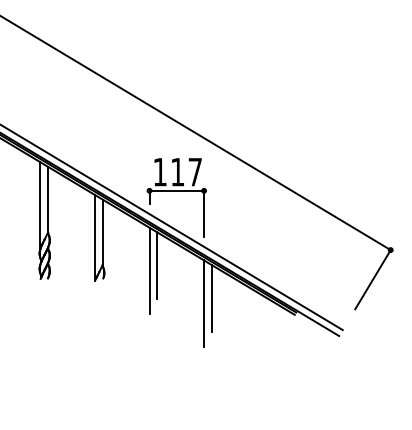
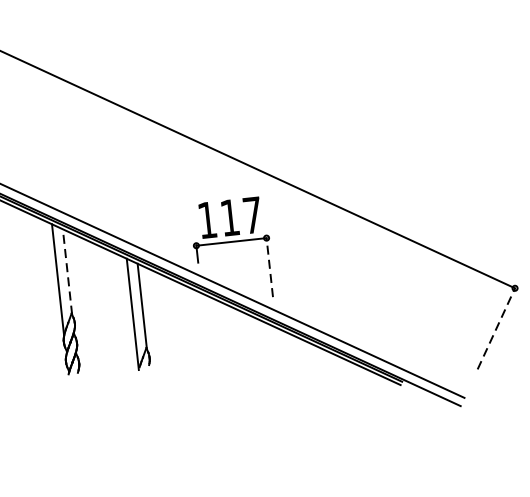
line: (48, 199) -> (67, 271), solid -> dashed
line: (204, 213) -> (270, 267), solid -> dashed
line: (157, 265) -> (217, 340), removed
line: (149, 270) -> (207, 348), removed
line: (373, 279) -> (496, 328), solid -> dashed
line: (212, 298) -> (292, 375), removed
line: (204, 303) -> (282, 383), removed

